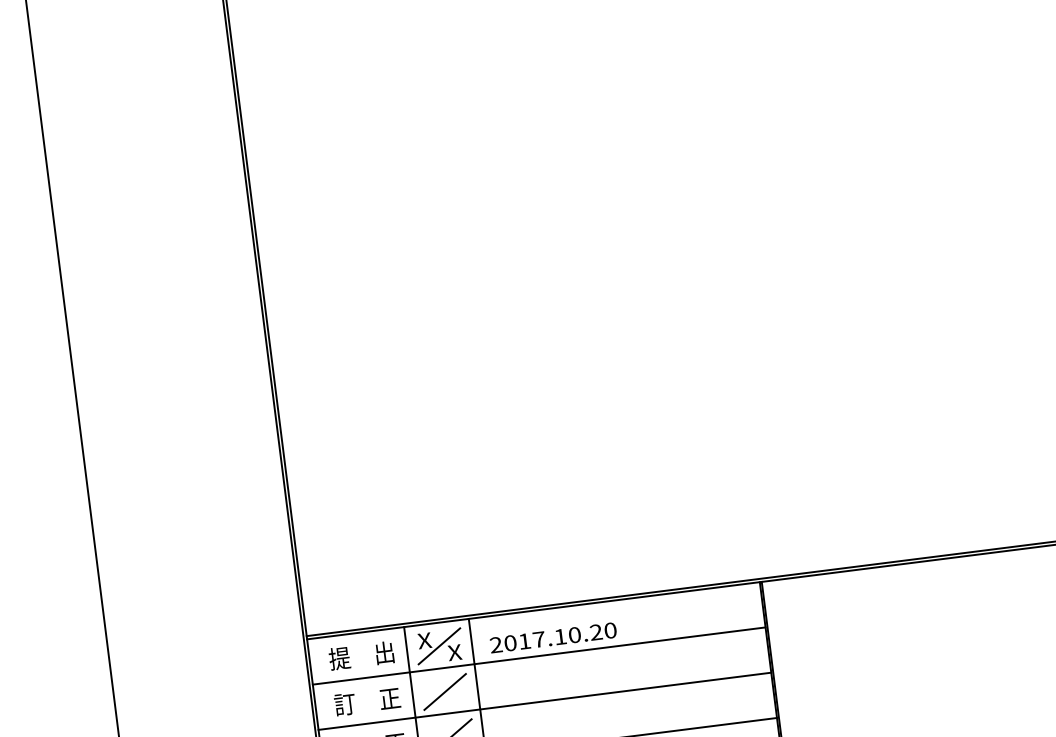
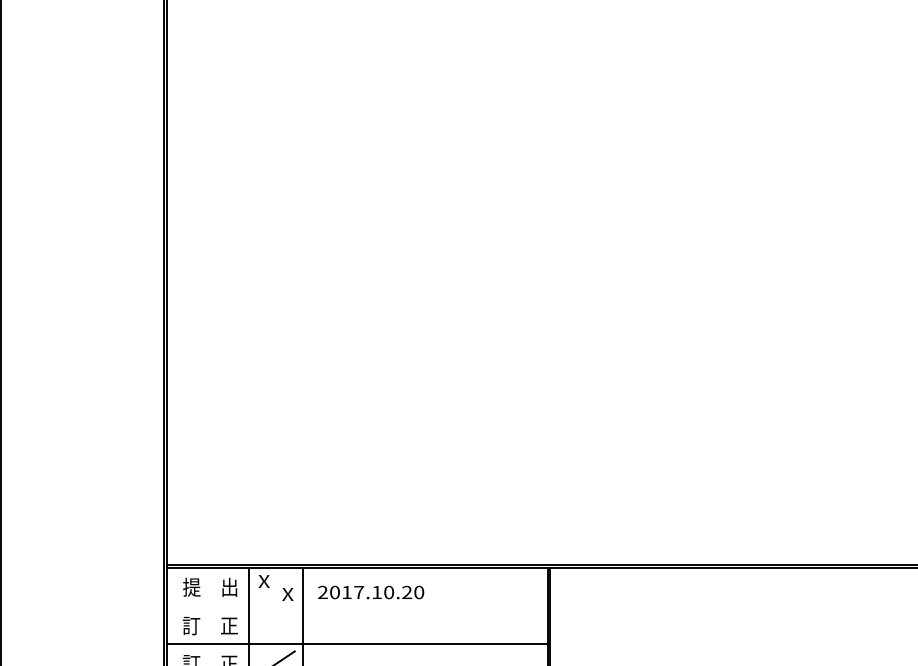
line: (439, 646) -> (275, 587), removed
line: (538, 656) -> (356, 606), removed
line: (444, 691) -> (275, 625), removed

